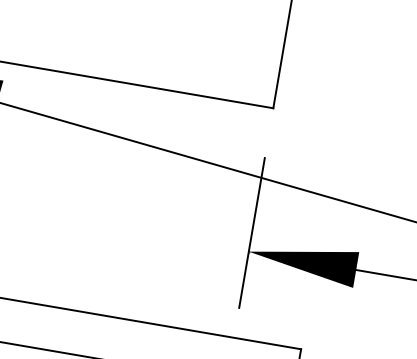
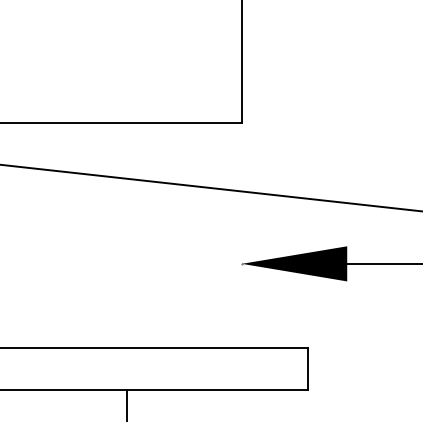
line: (251, 232) -> (241, 245), removed

